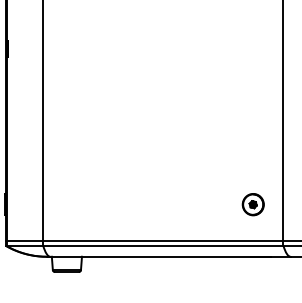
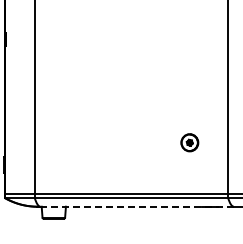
part: (252, 204) -> (189, 142), moved
line: (170, 256) -> (137, 206), solid -> dashed

